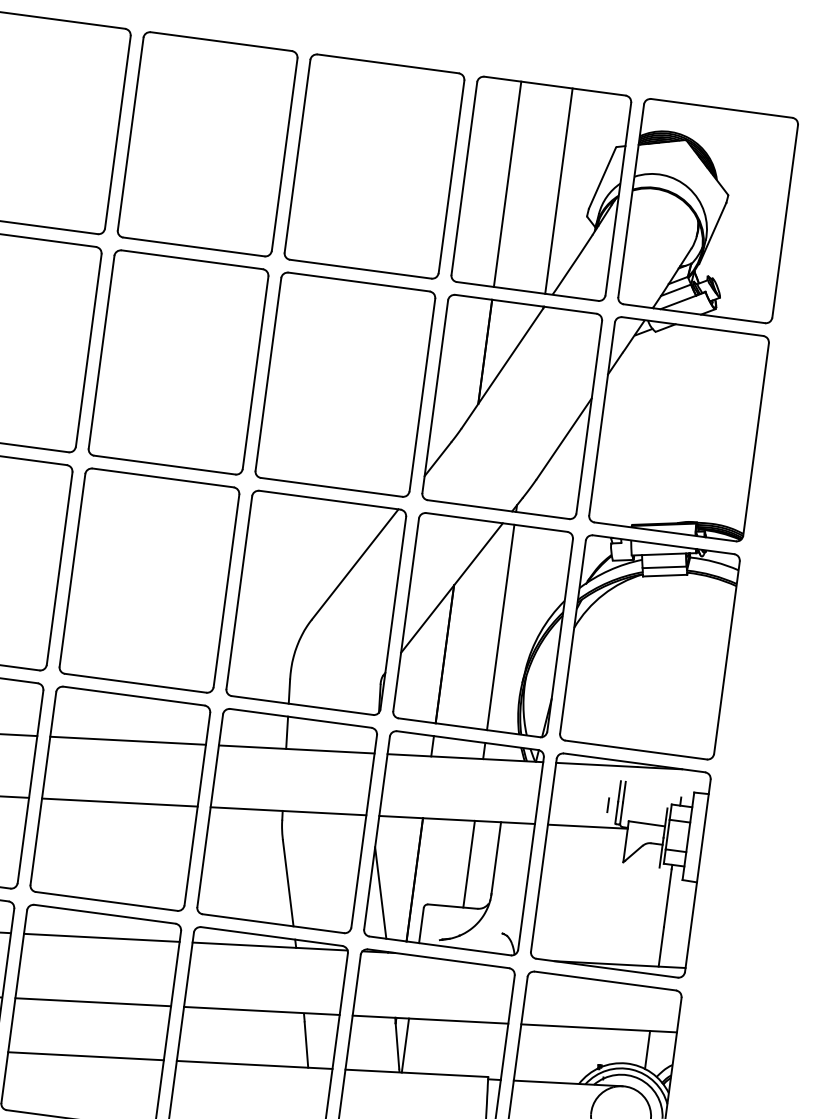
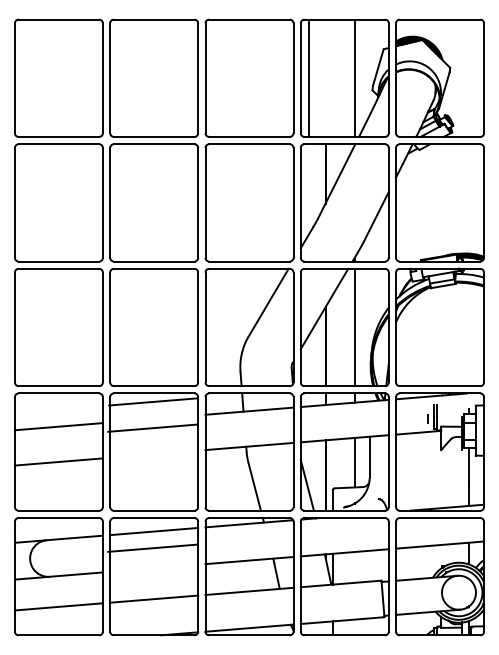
line: (507, 182) -> (308, 77), moved
line: (128, 740) -> (153, 401), moved
line: (120, 801) -> (152, 427), moved
line: (93, 1000) -> (152, 547), moved

